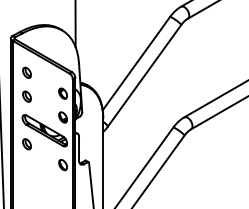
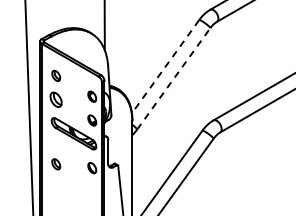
line: (136, 64) -> (165, 67), solid -> dashed
line: (144, 75) -> (173, 78), solid -> dashed
part: (27, 96) -> (56, 99), size x1.4
part: (27, 144) -> (56, 164), moved

